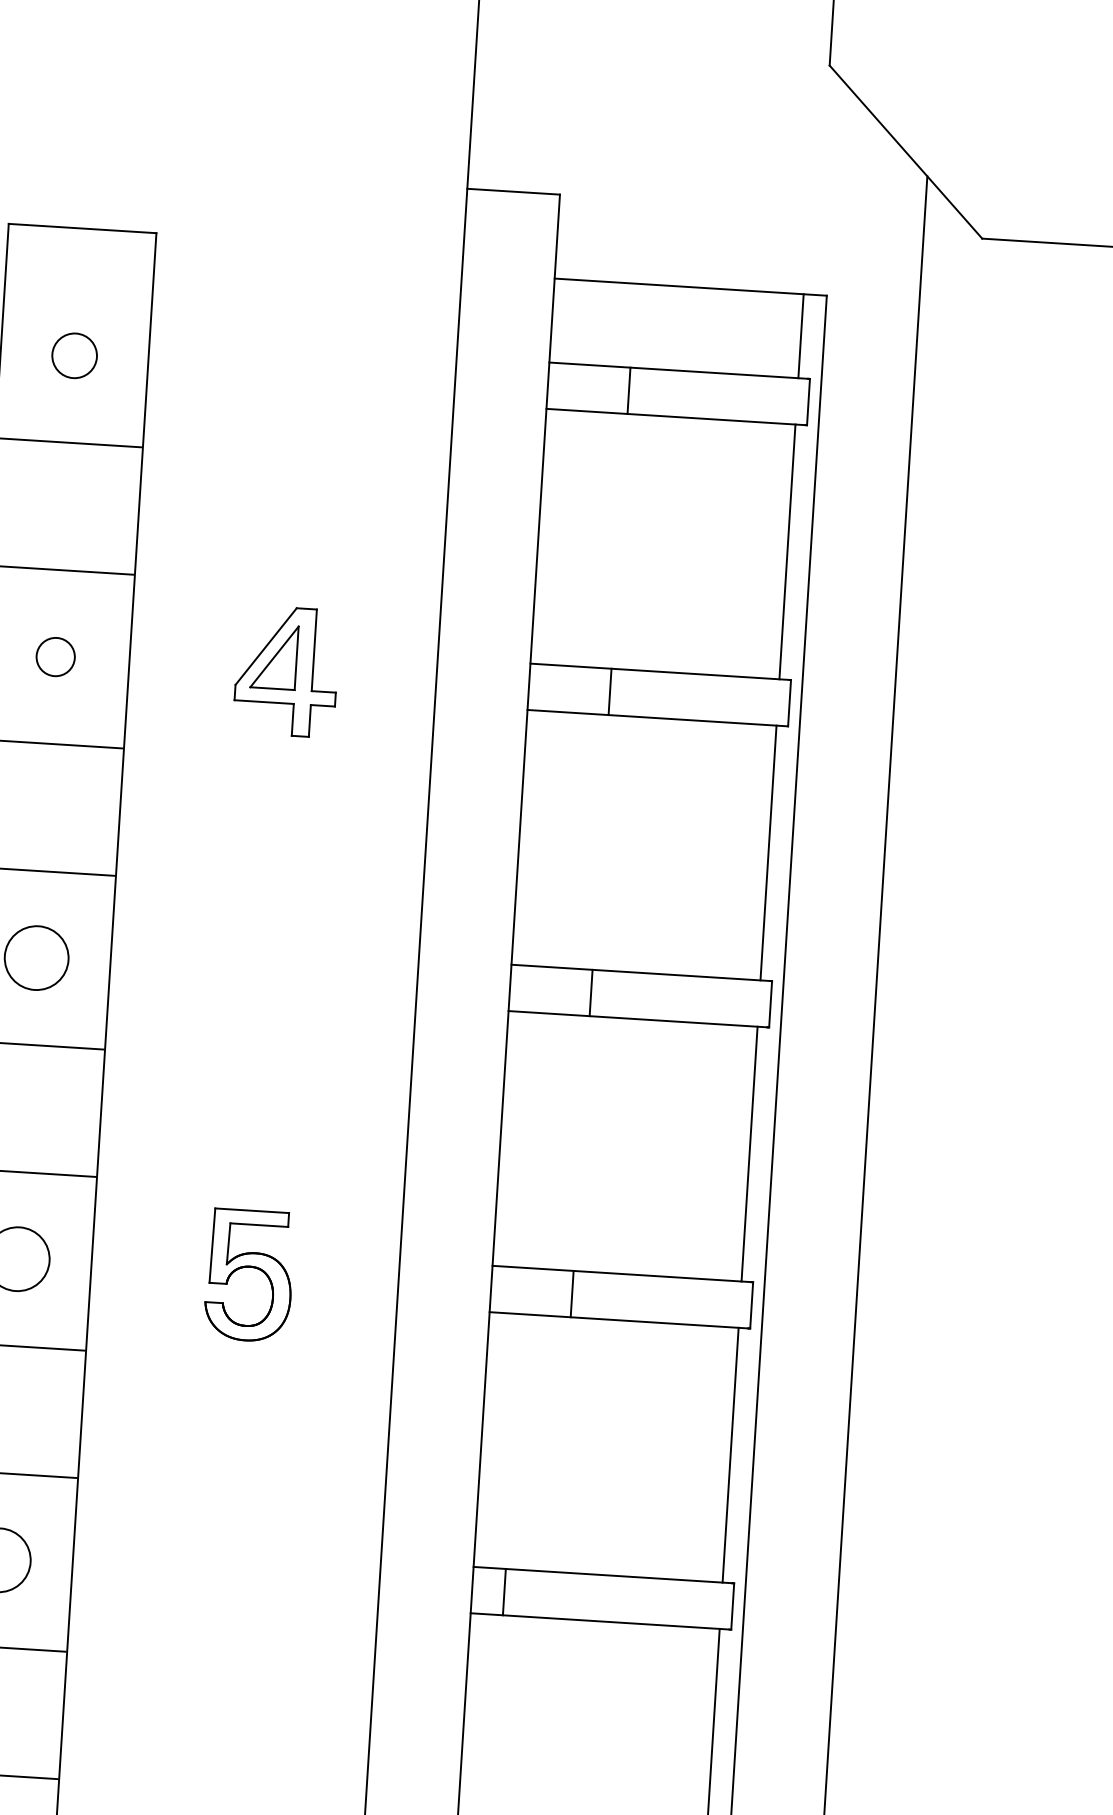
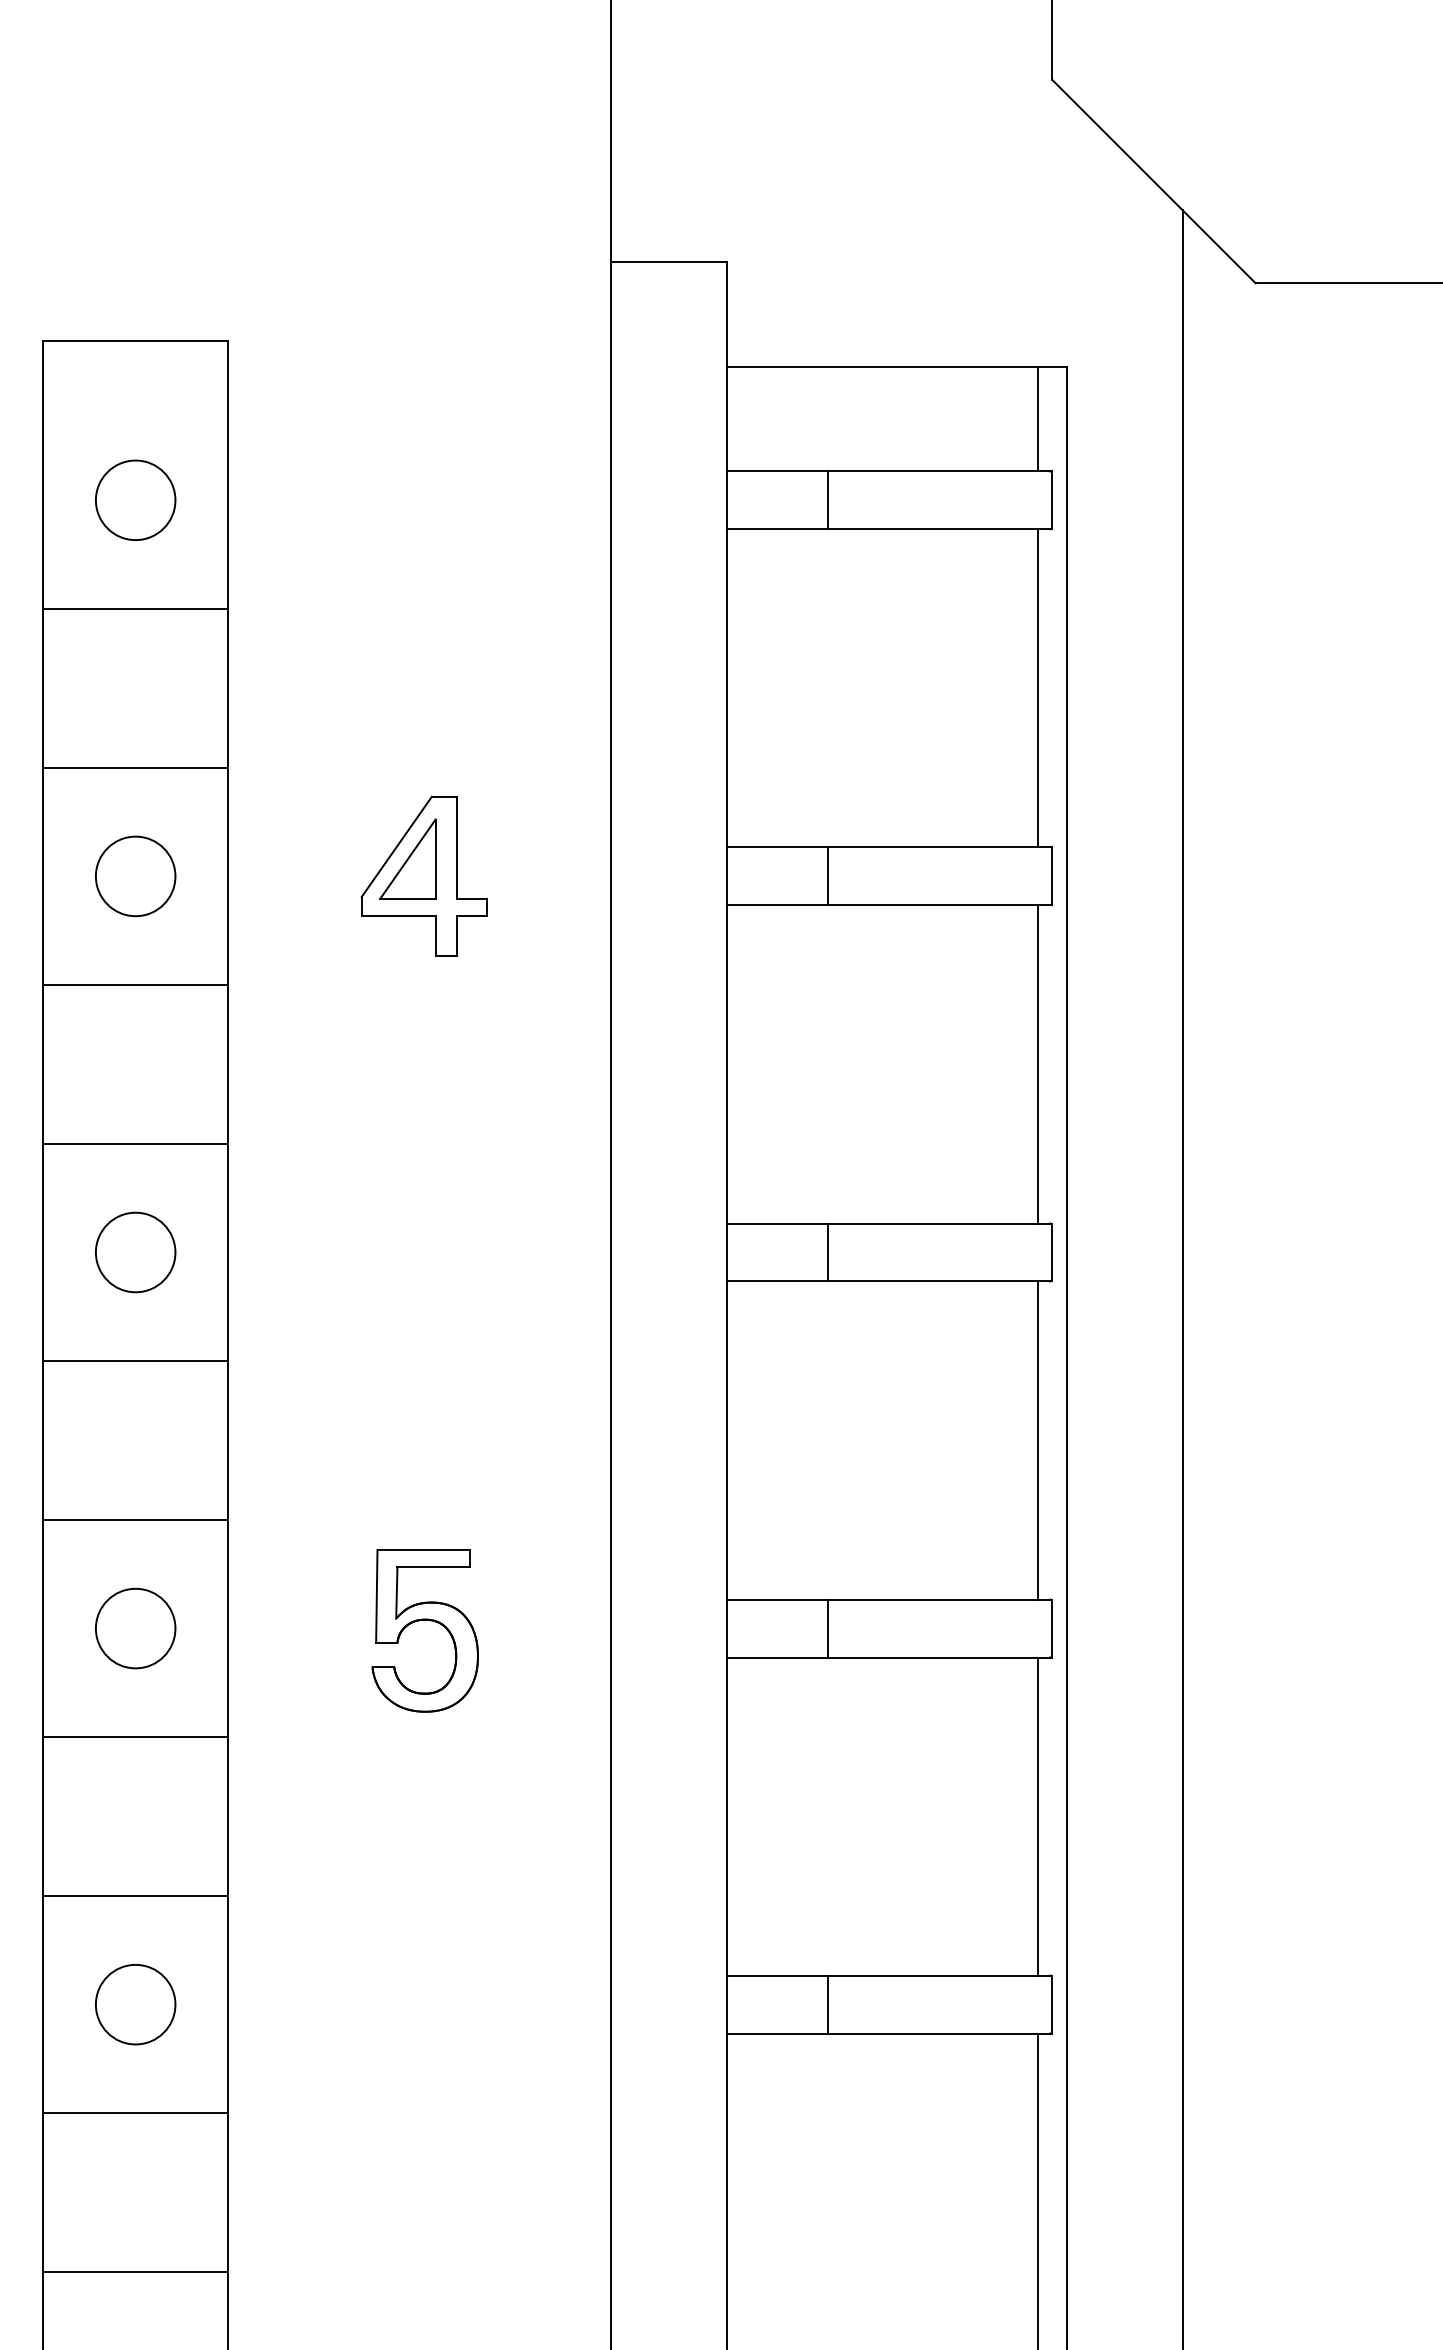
circle: (74, 355) -> (135, 499), size x1.43
circle: (55, 657) -> (135, 876), size x1.67
line: (504, 1592) -> (828, 2004), moved

